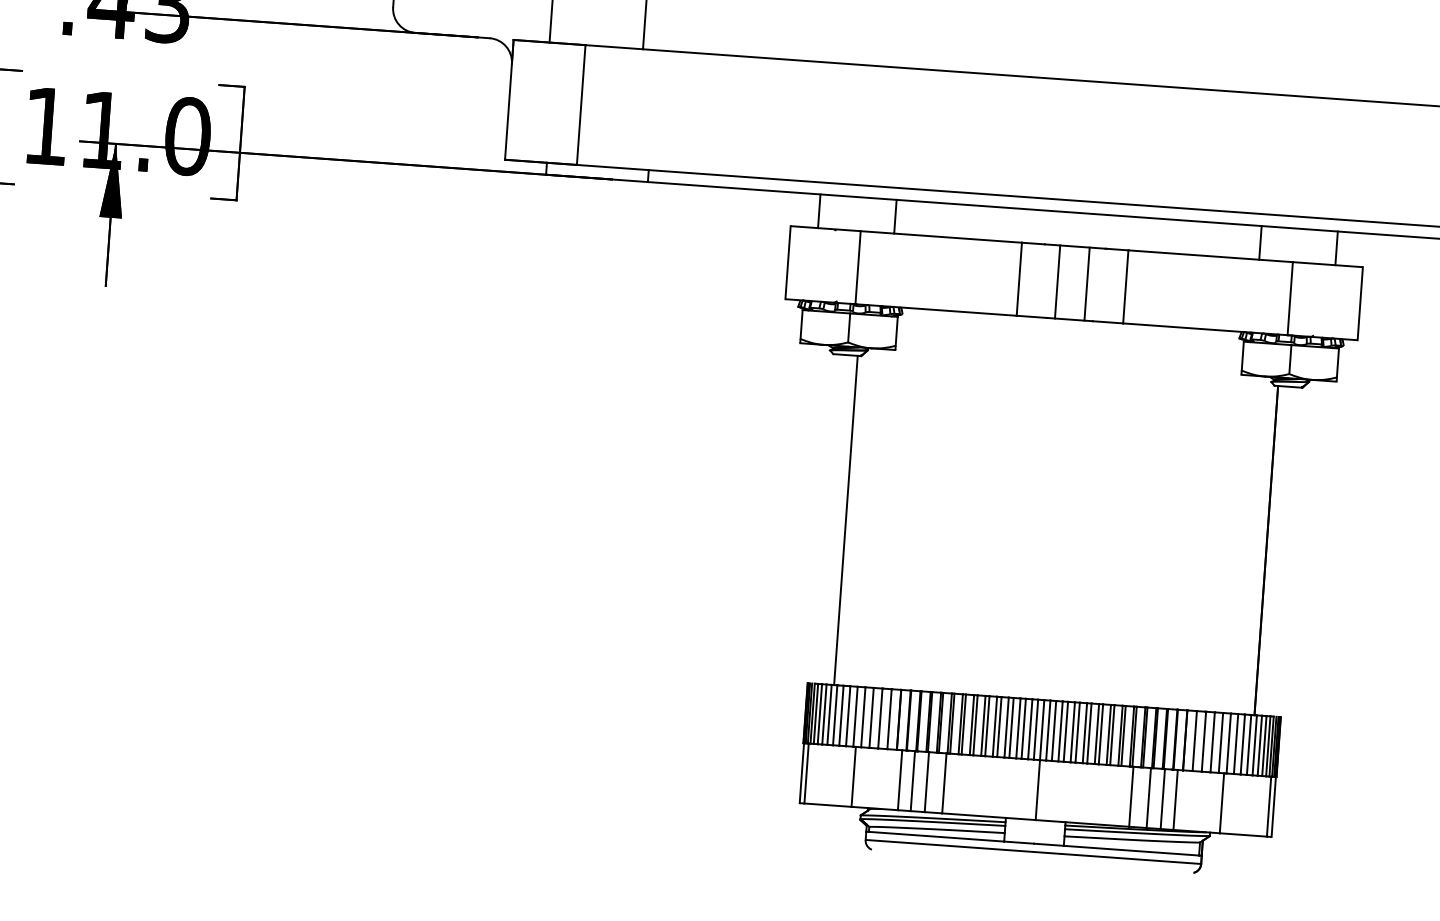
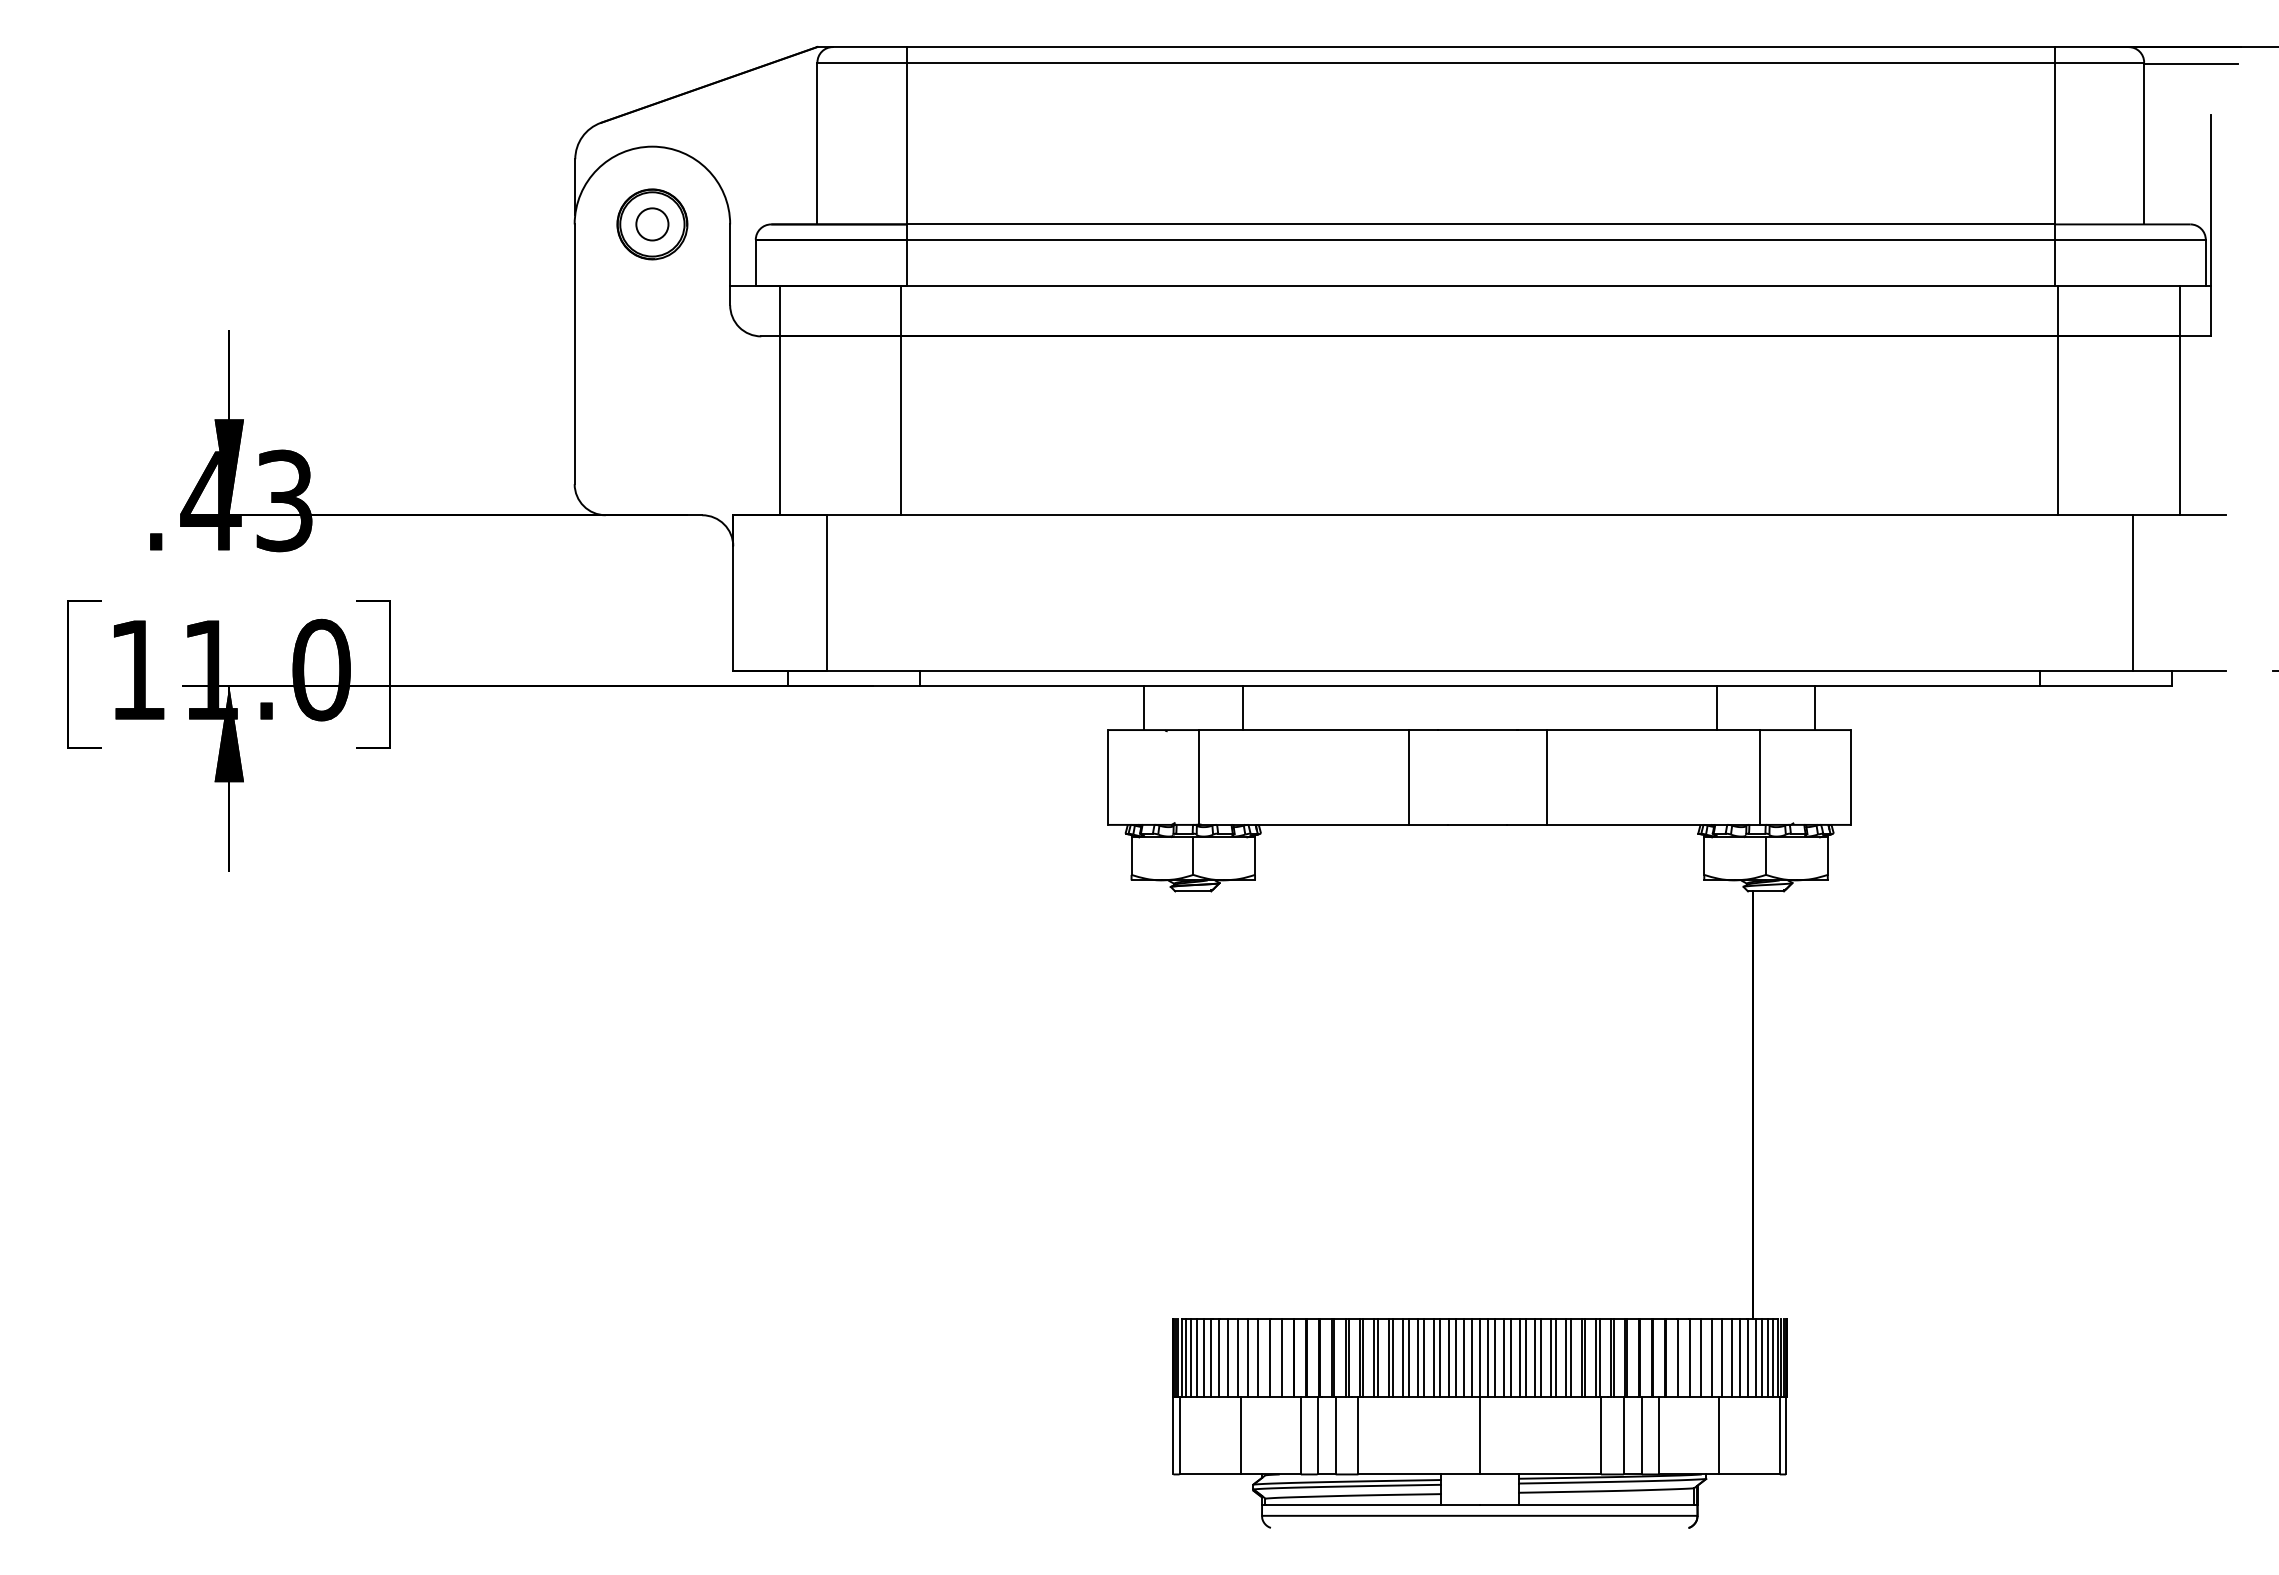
line: (1057, 282) -> (1458, 777), removed
line: (1087, 284) -> (1496, 777), removed
line: (845, 520) -> (1206, 1104), removed

